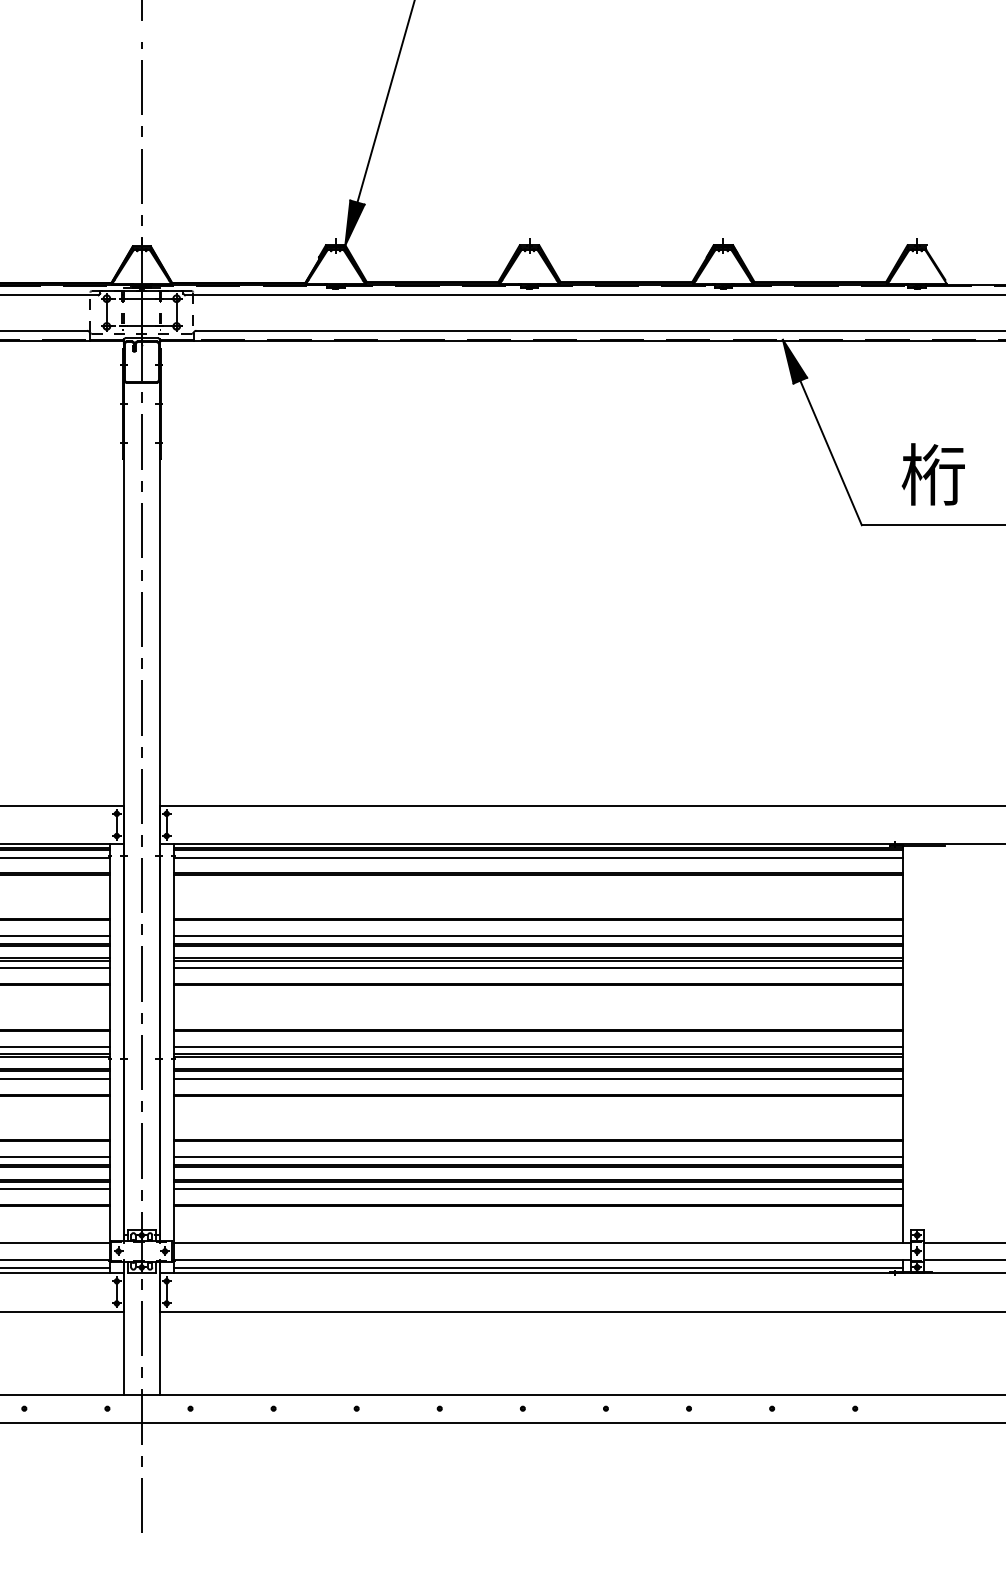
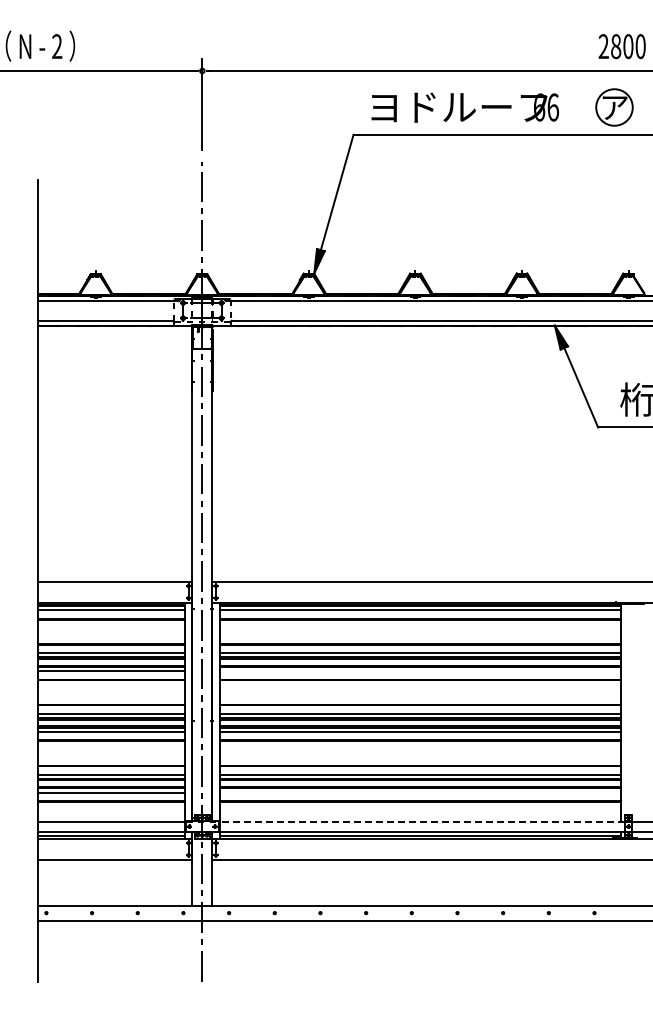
line: (538, 969) -> (420, 671), removed
line: (538, 1189) -> (420, 792), removed
line: (542, 1242) -> (422, 821), solid -> dashed

